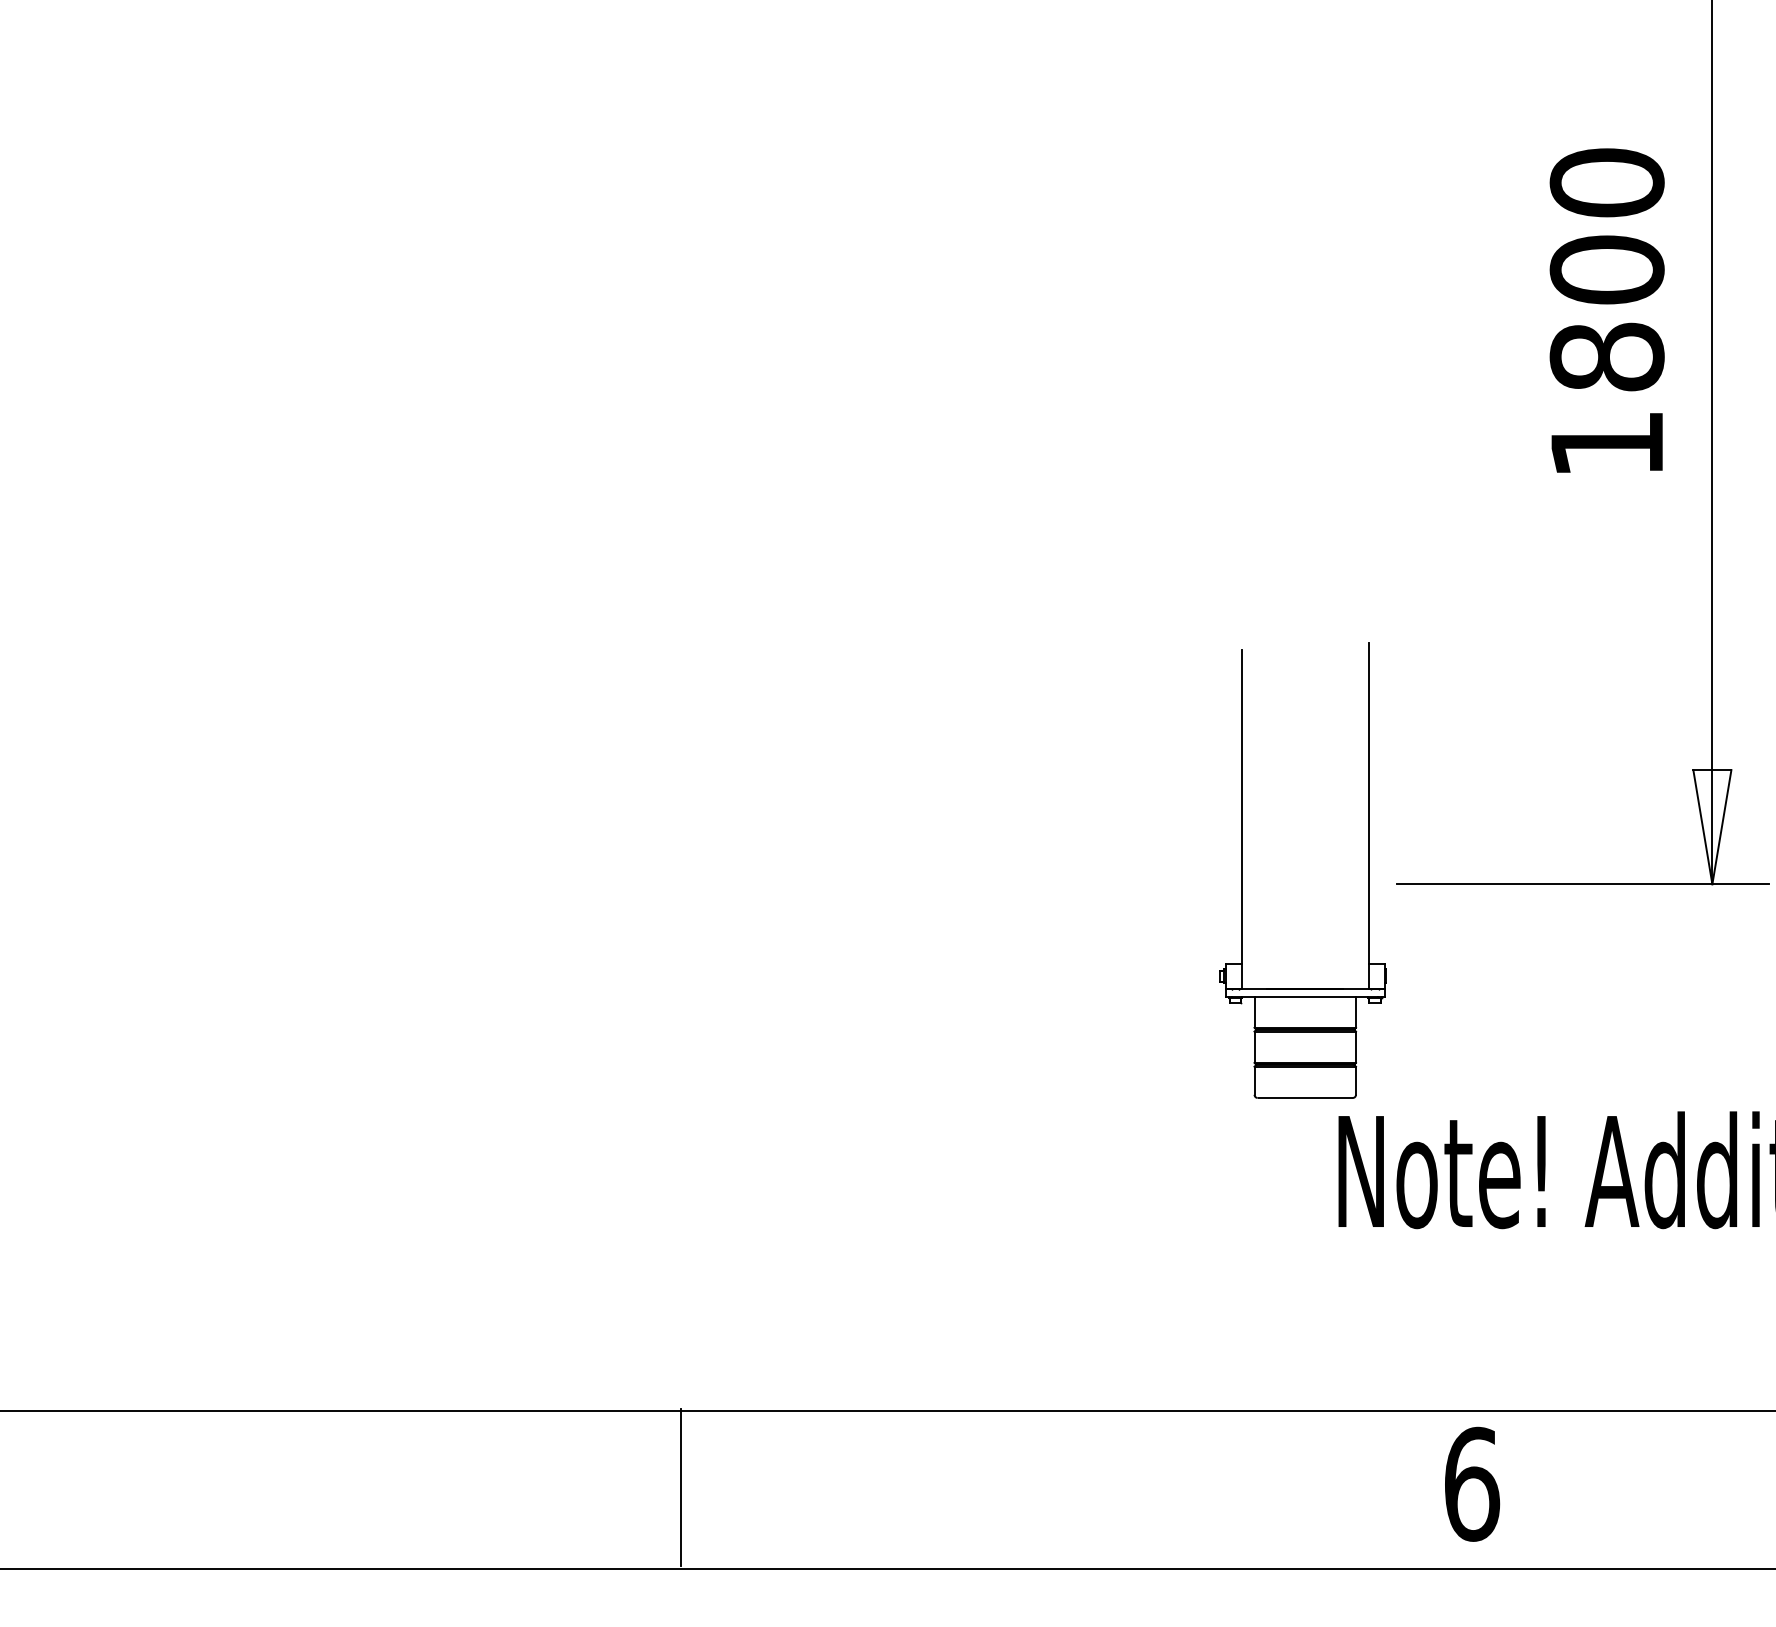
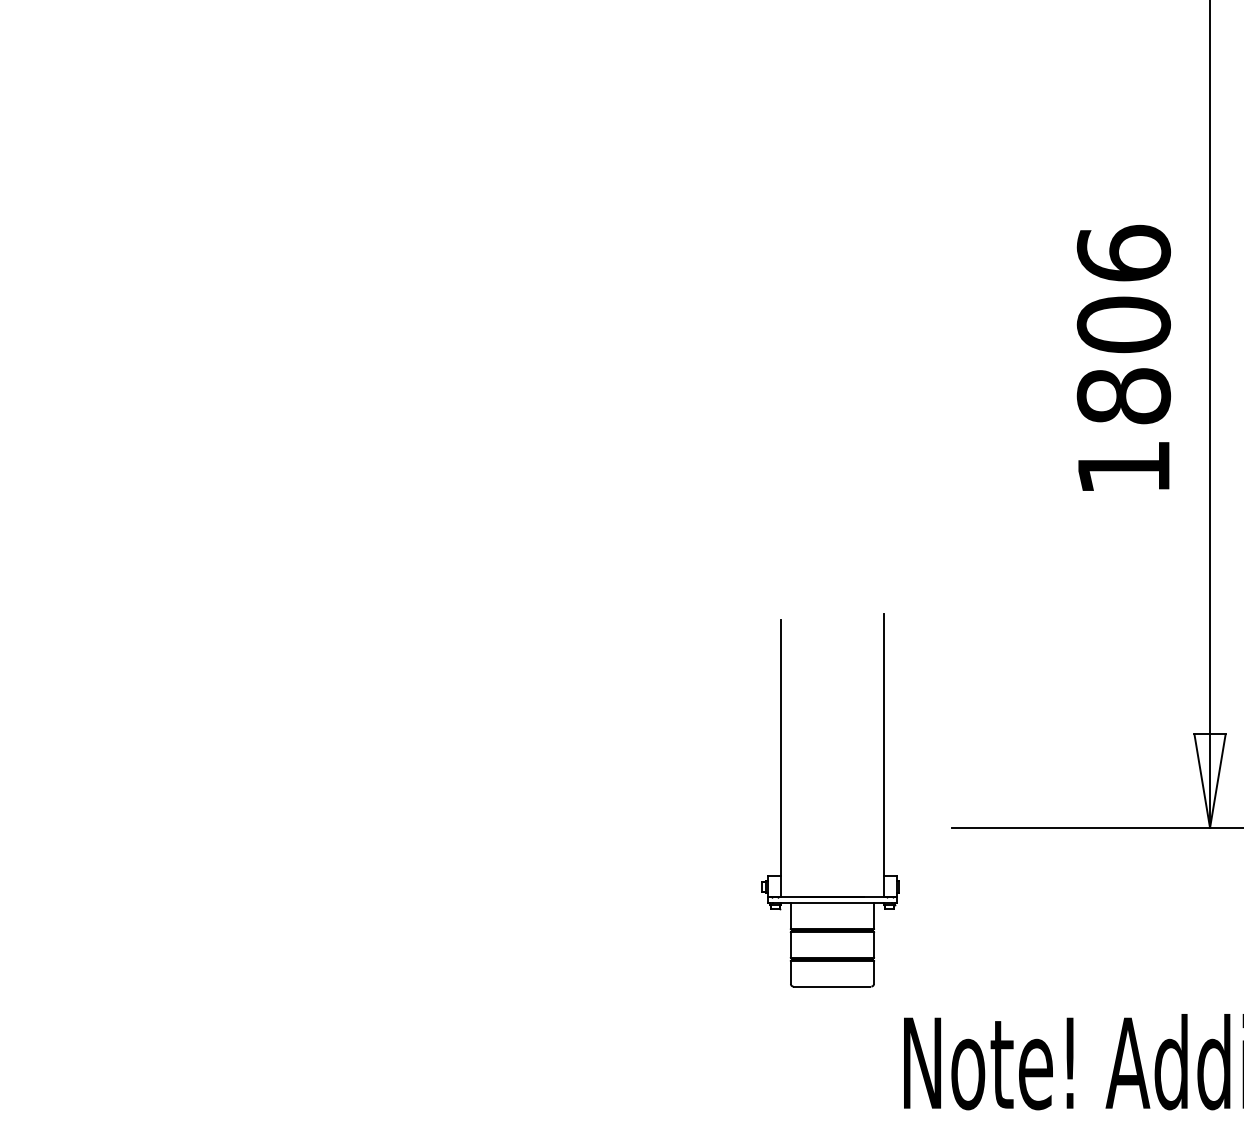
text: (1606, 182) -> (1123, 253), 1800 -> 1806
part: (1242, 870) -> (781, 800), moved

